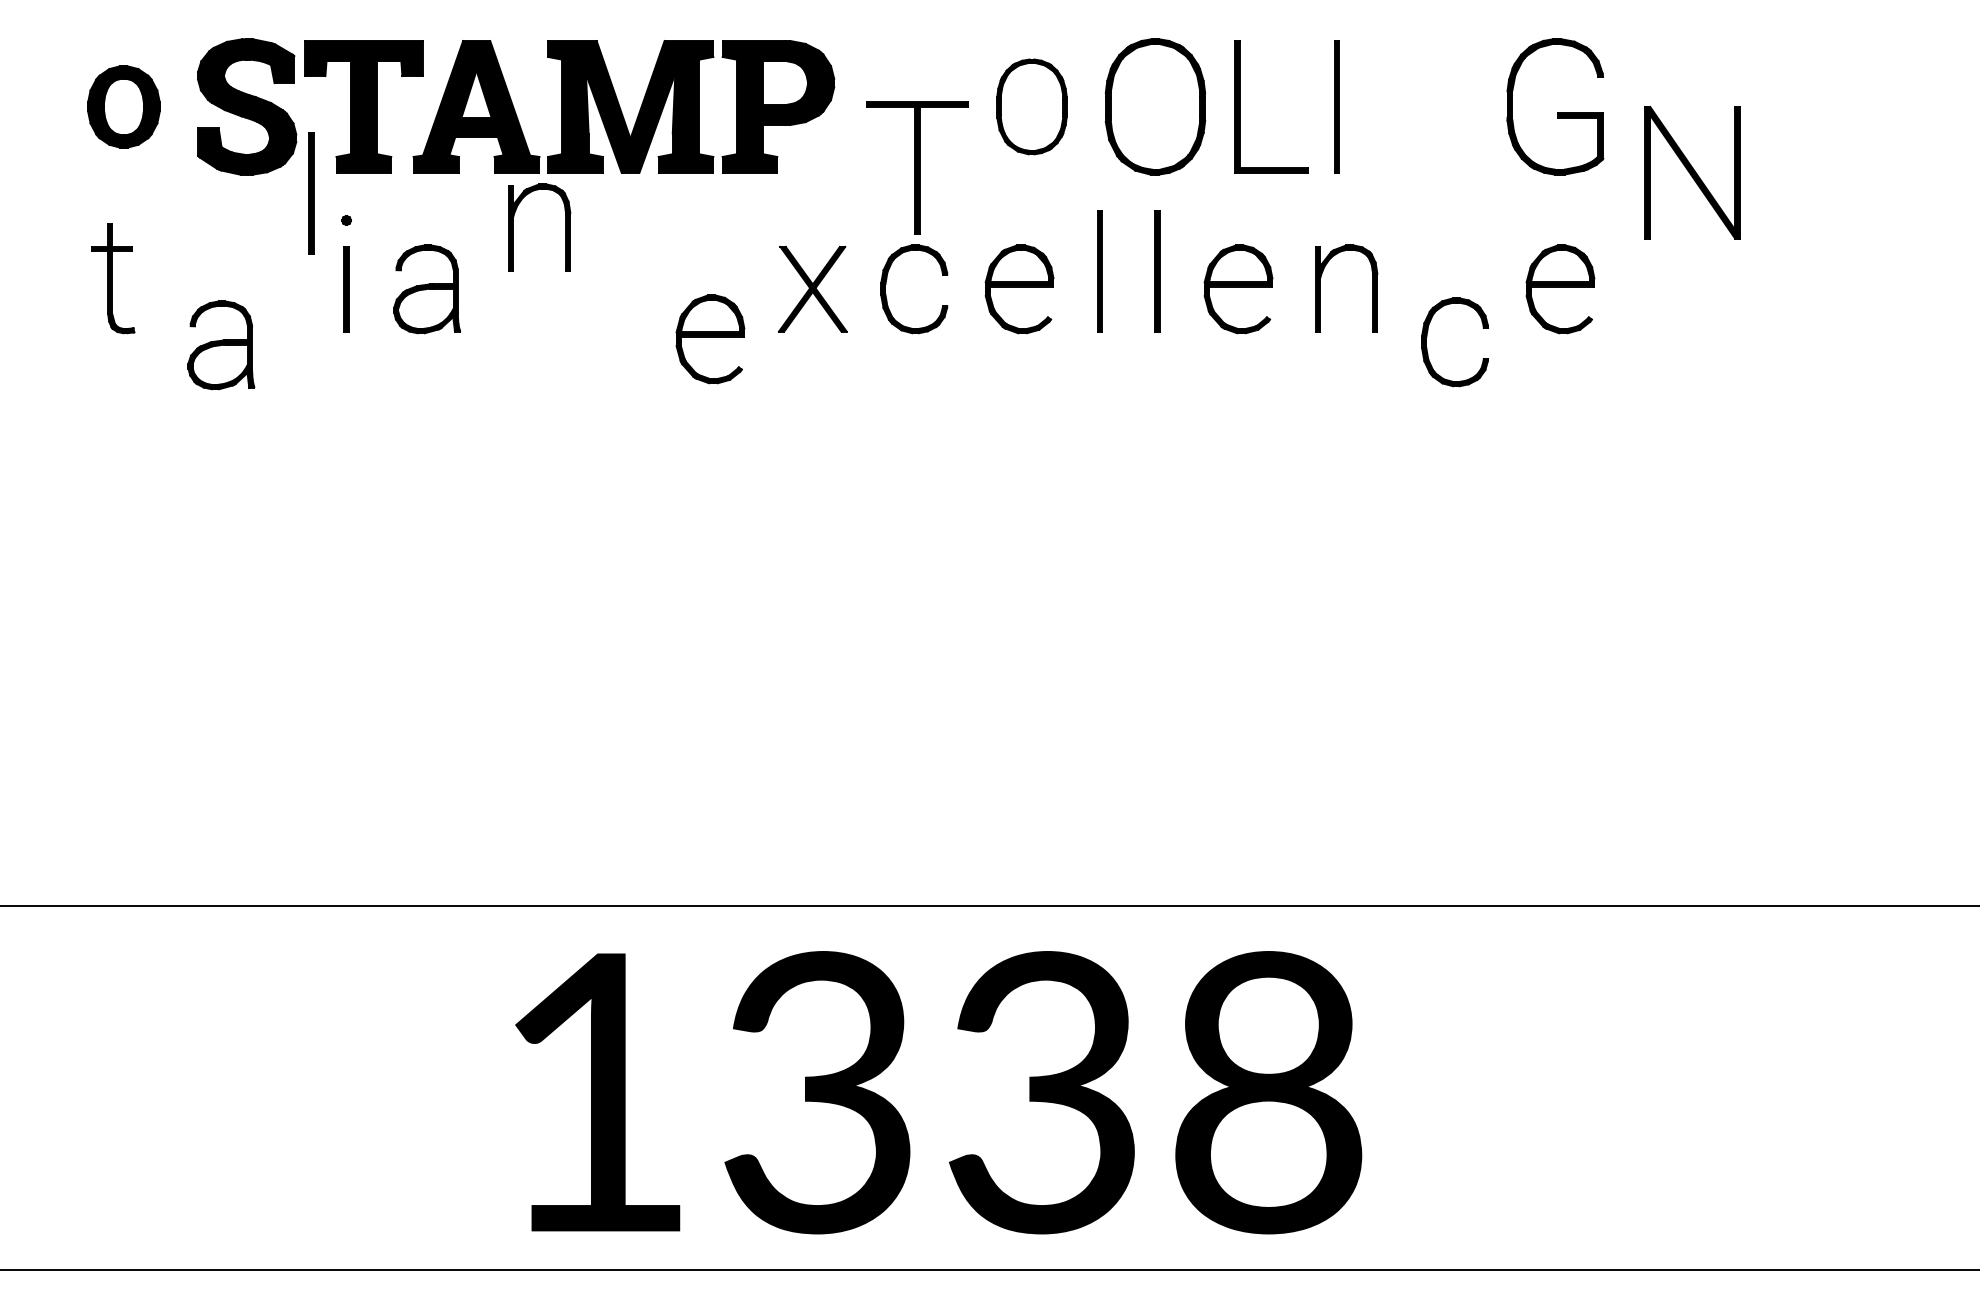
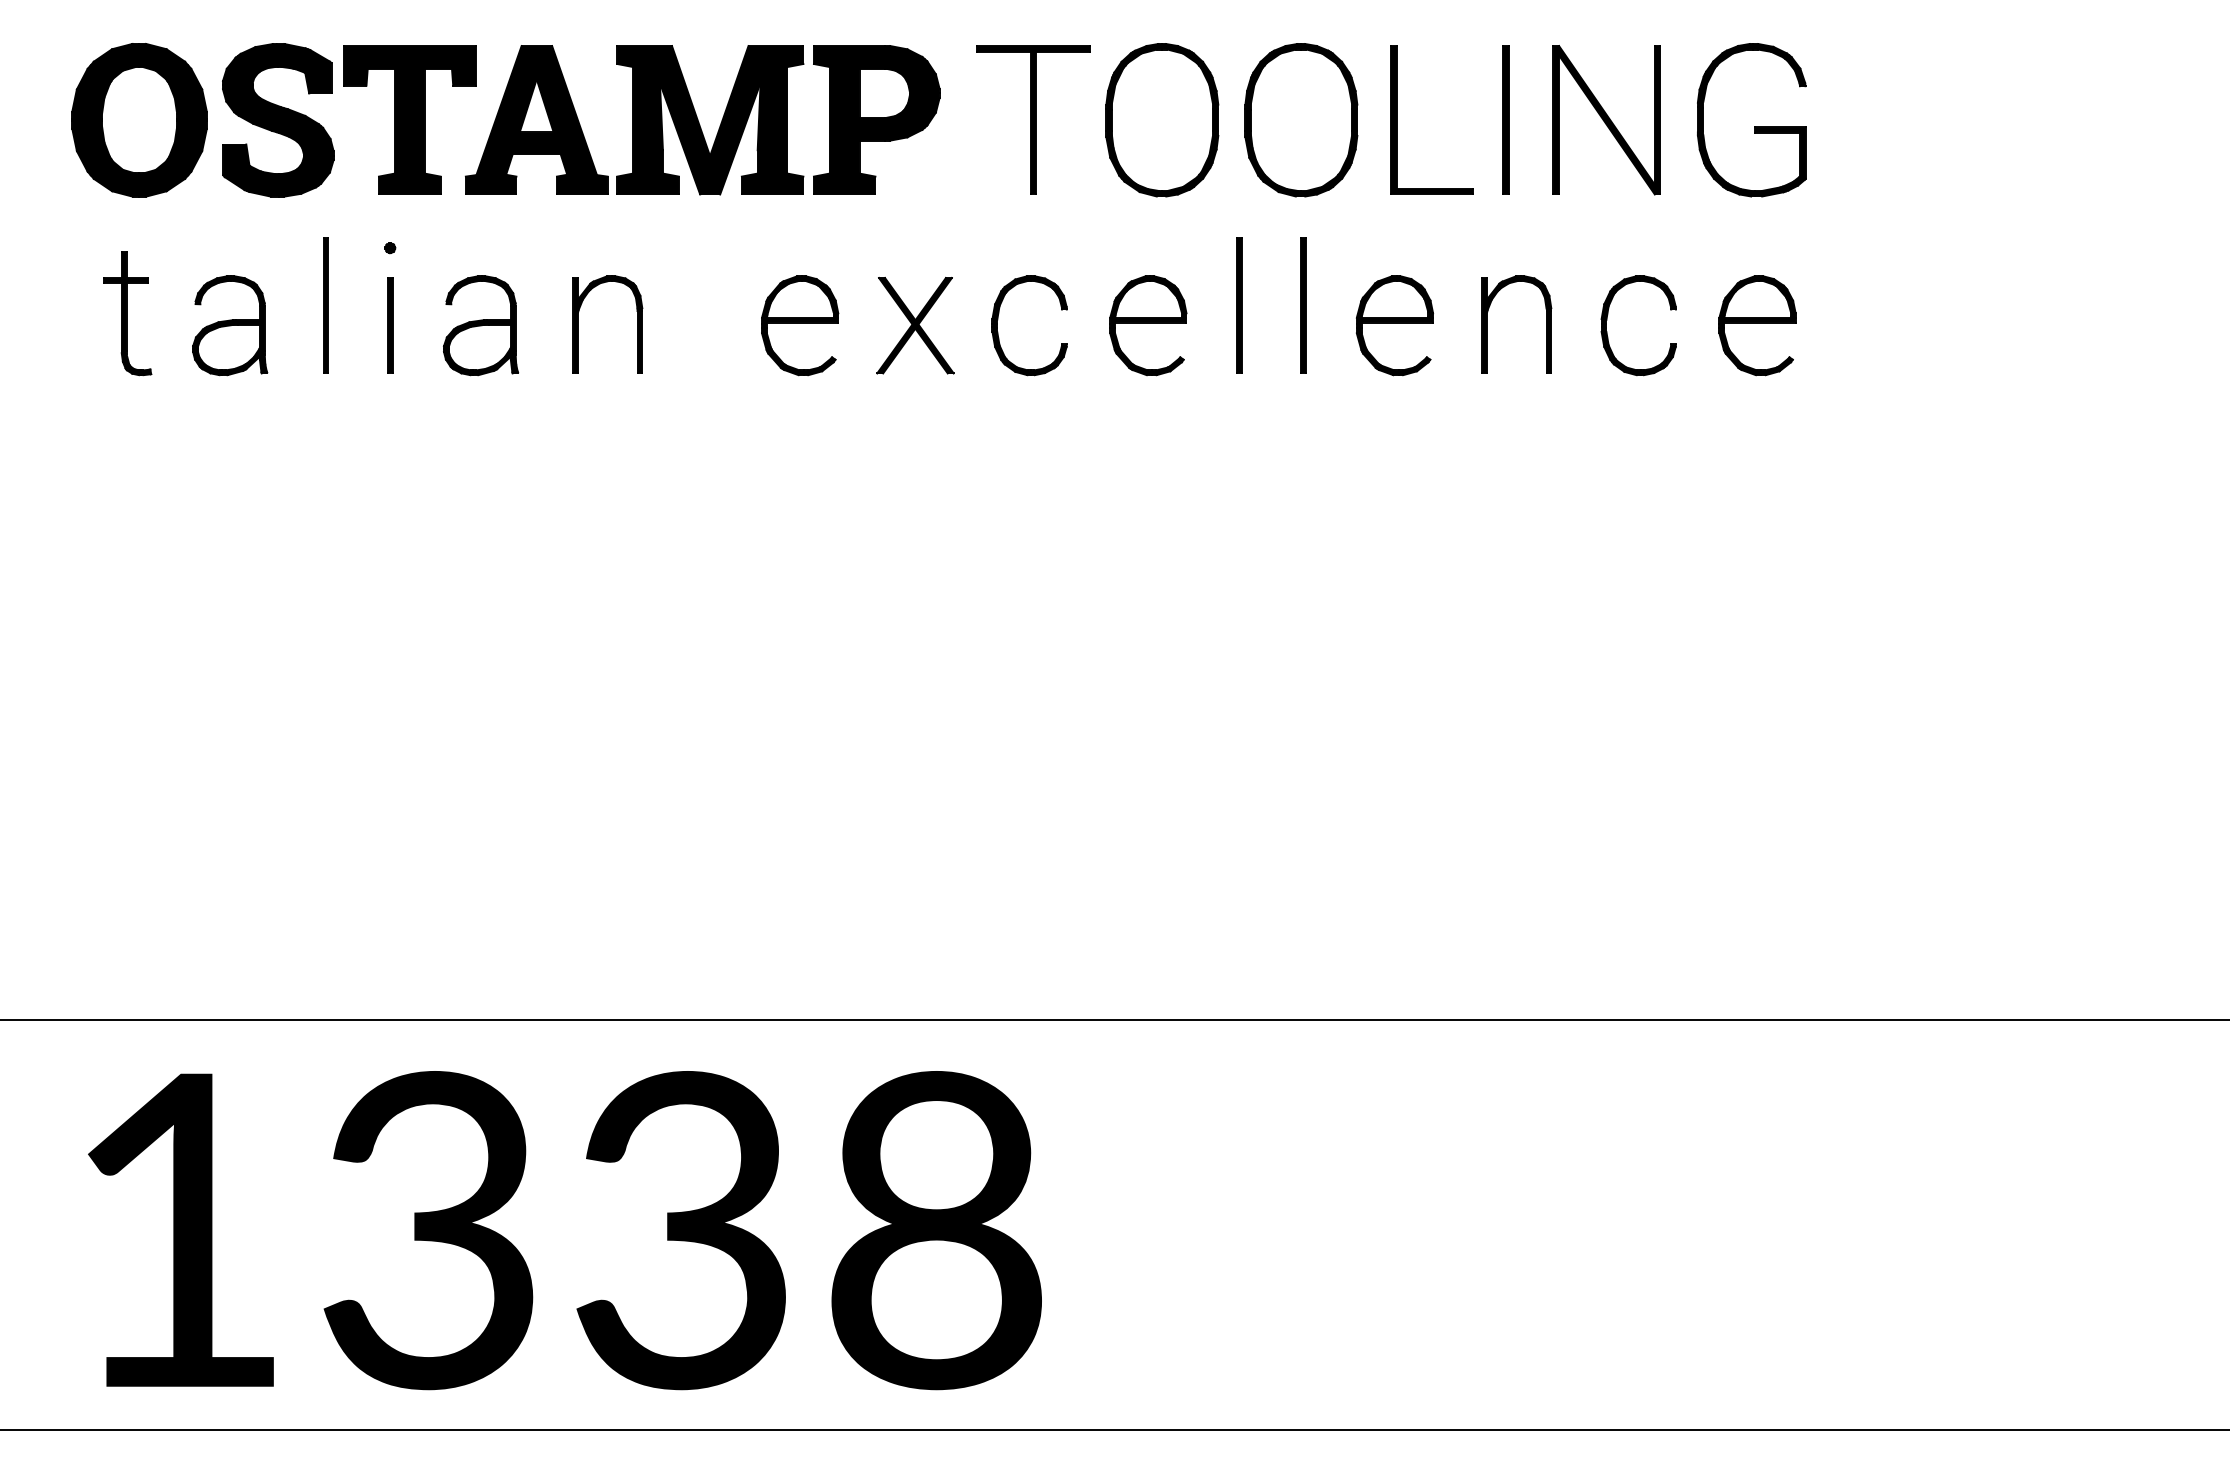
part: (123, 106) -> (139, 119), size x1.67
part: (1031, 106) -> (1161, 119), size x1.43
part: (917, 167) -> (1033, 119), moved
part: (1692, 172) -> (1606, 119), moved
part: (311, 193) -> (326, 305), moved
part: (513, 227) -> (578, 324), moved
part: (1427, 337) -> (1607, 320), moved
part: (710, 339) -> (800, 325), moved
part: (221, 345) -> (230, 325), moved
text: (938, 1092) -> (564, 1230), moved

